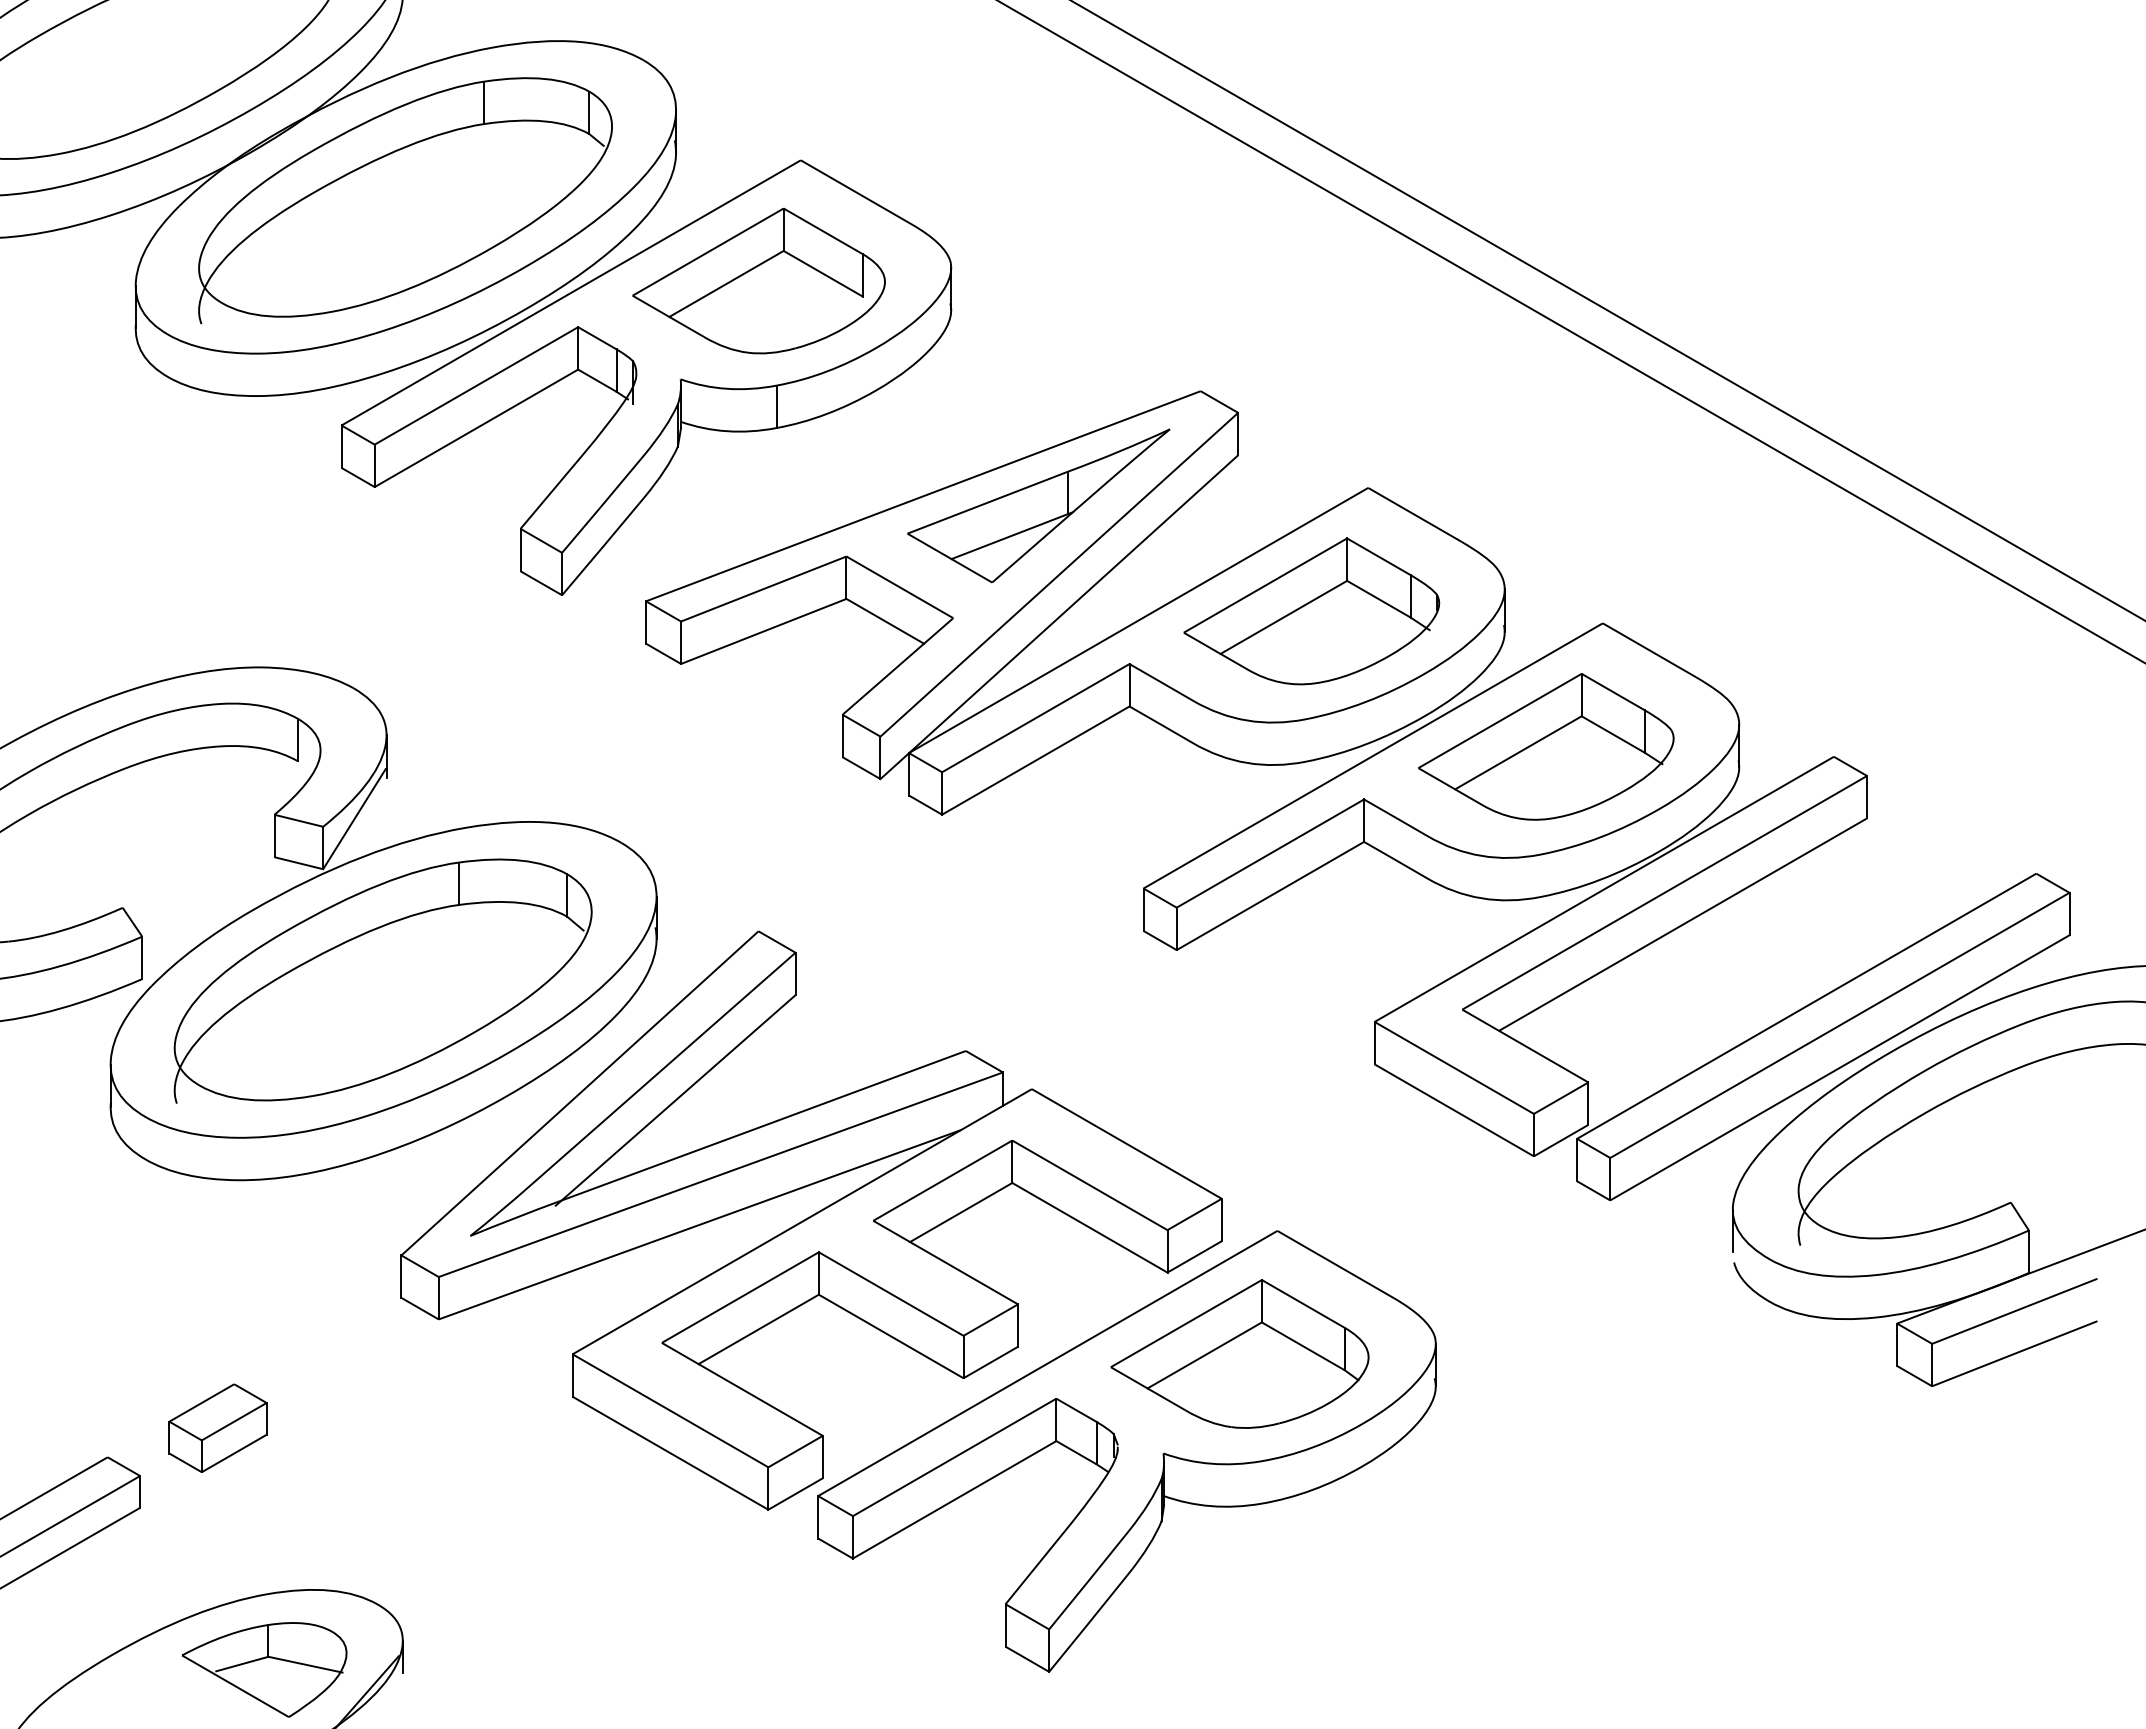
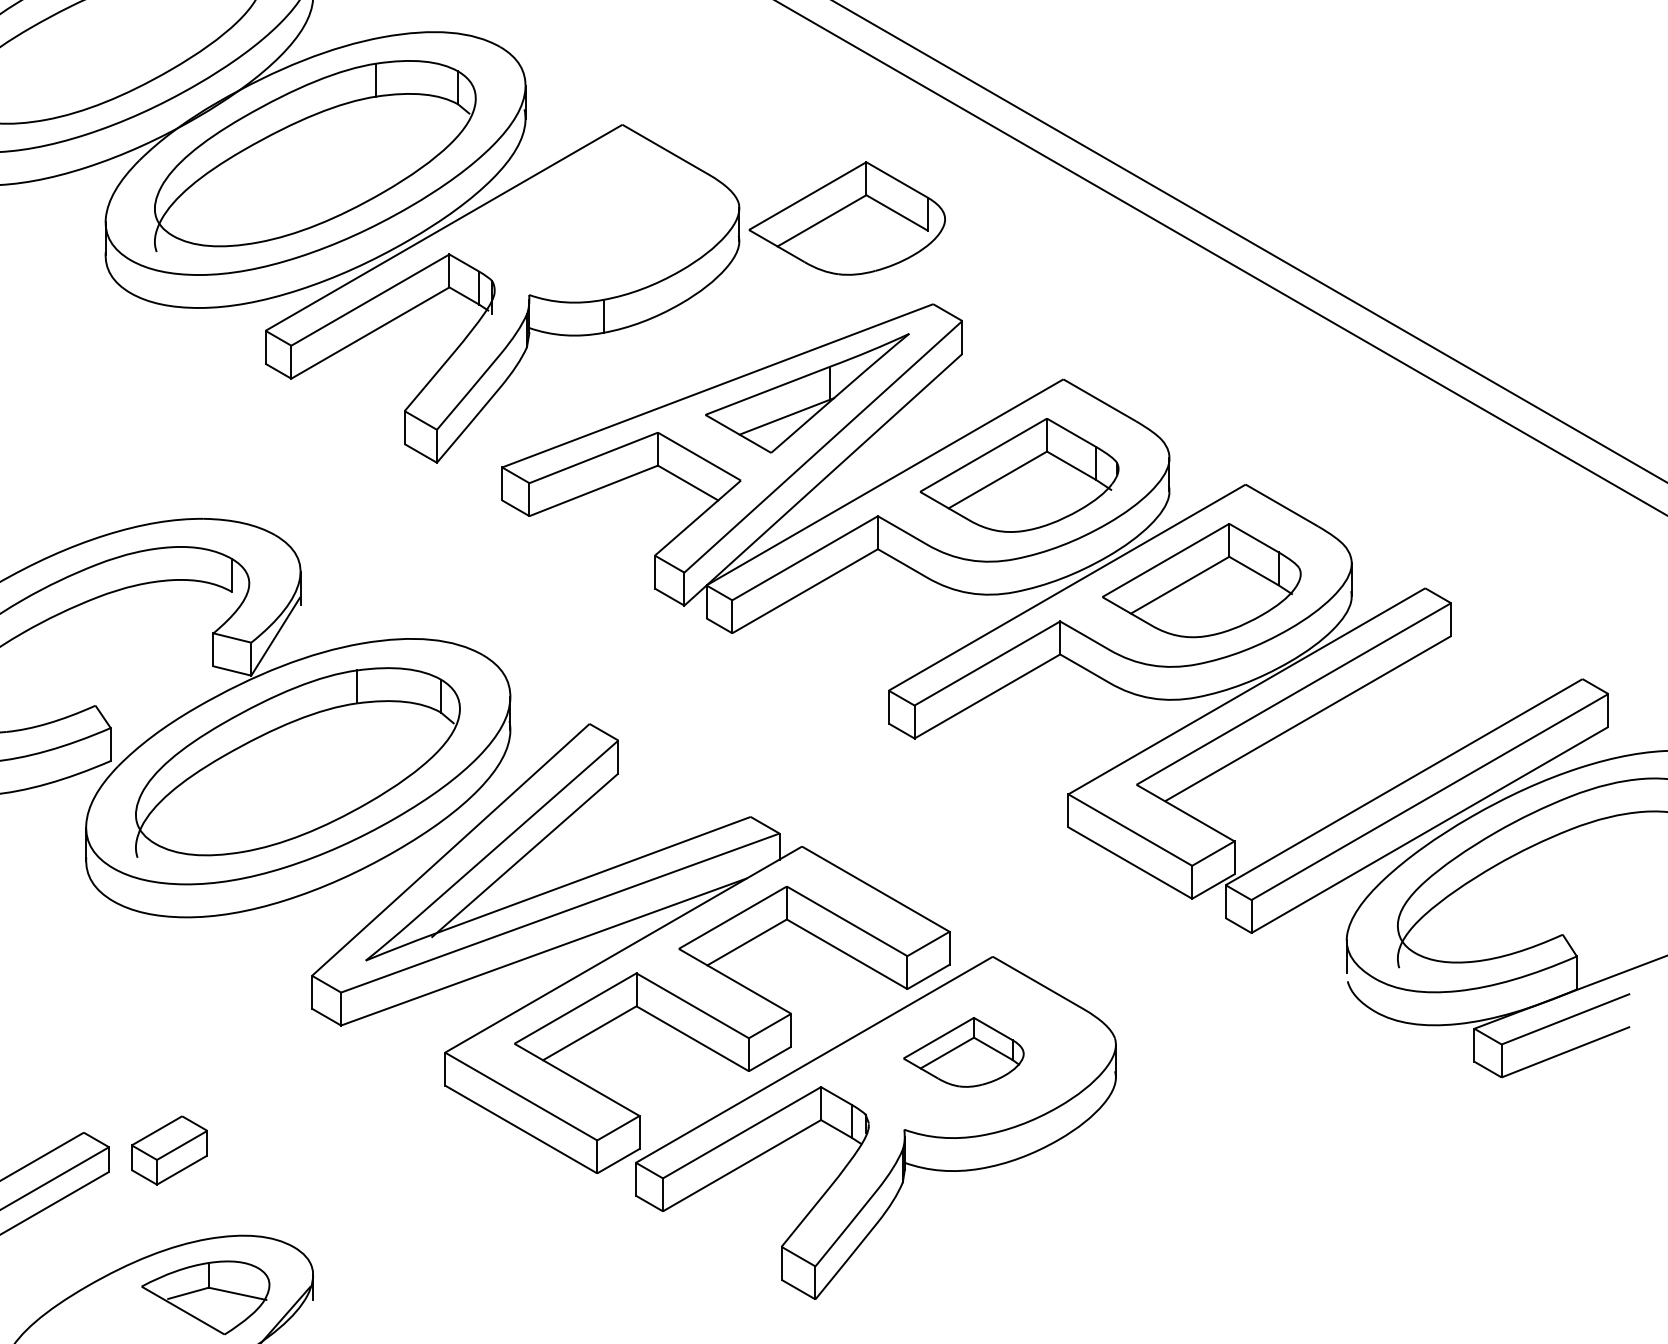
part: (758, 281) -> (846, 218), moved
part: (1239, 1353) -> (963, 1052), size x0.6
part: (217, 1427) -> (169, 1149), moved

